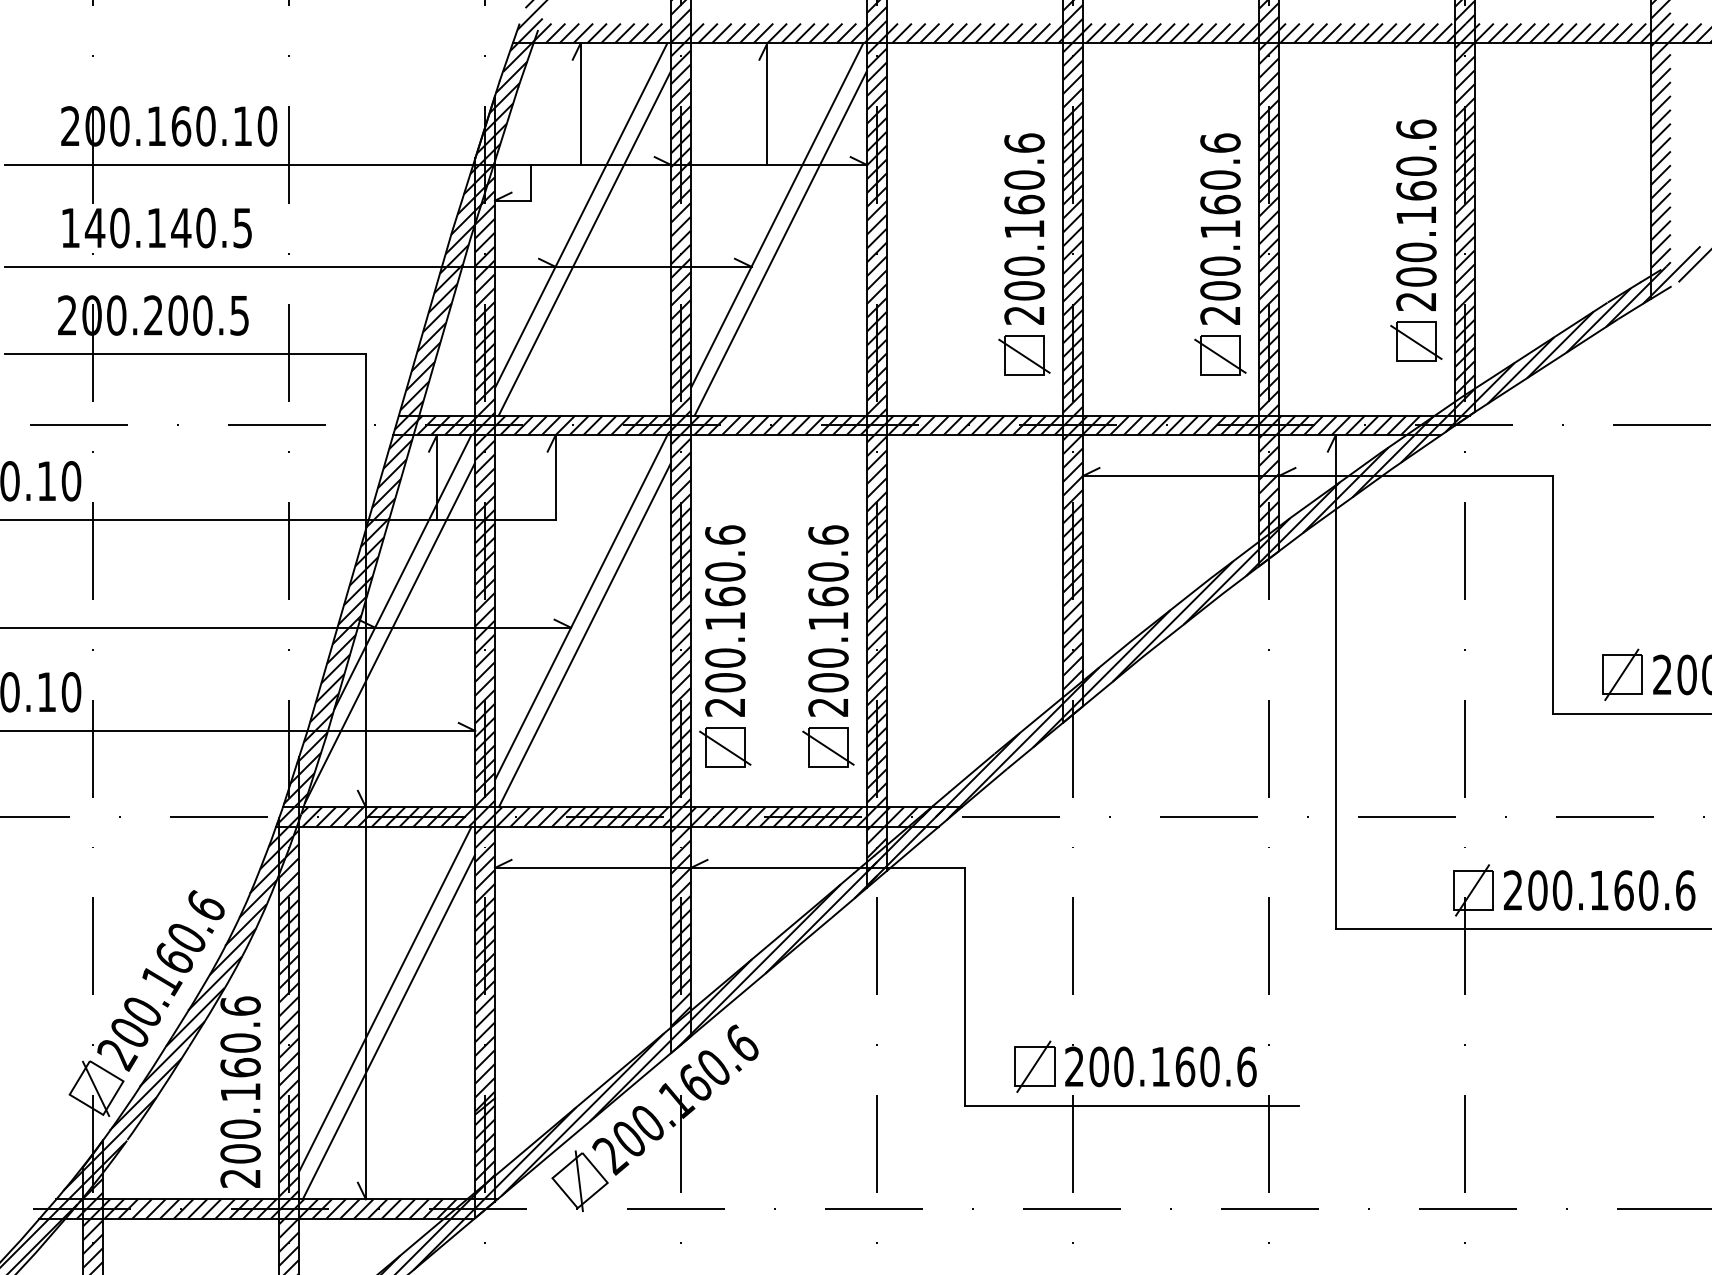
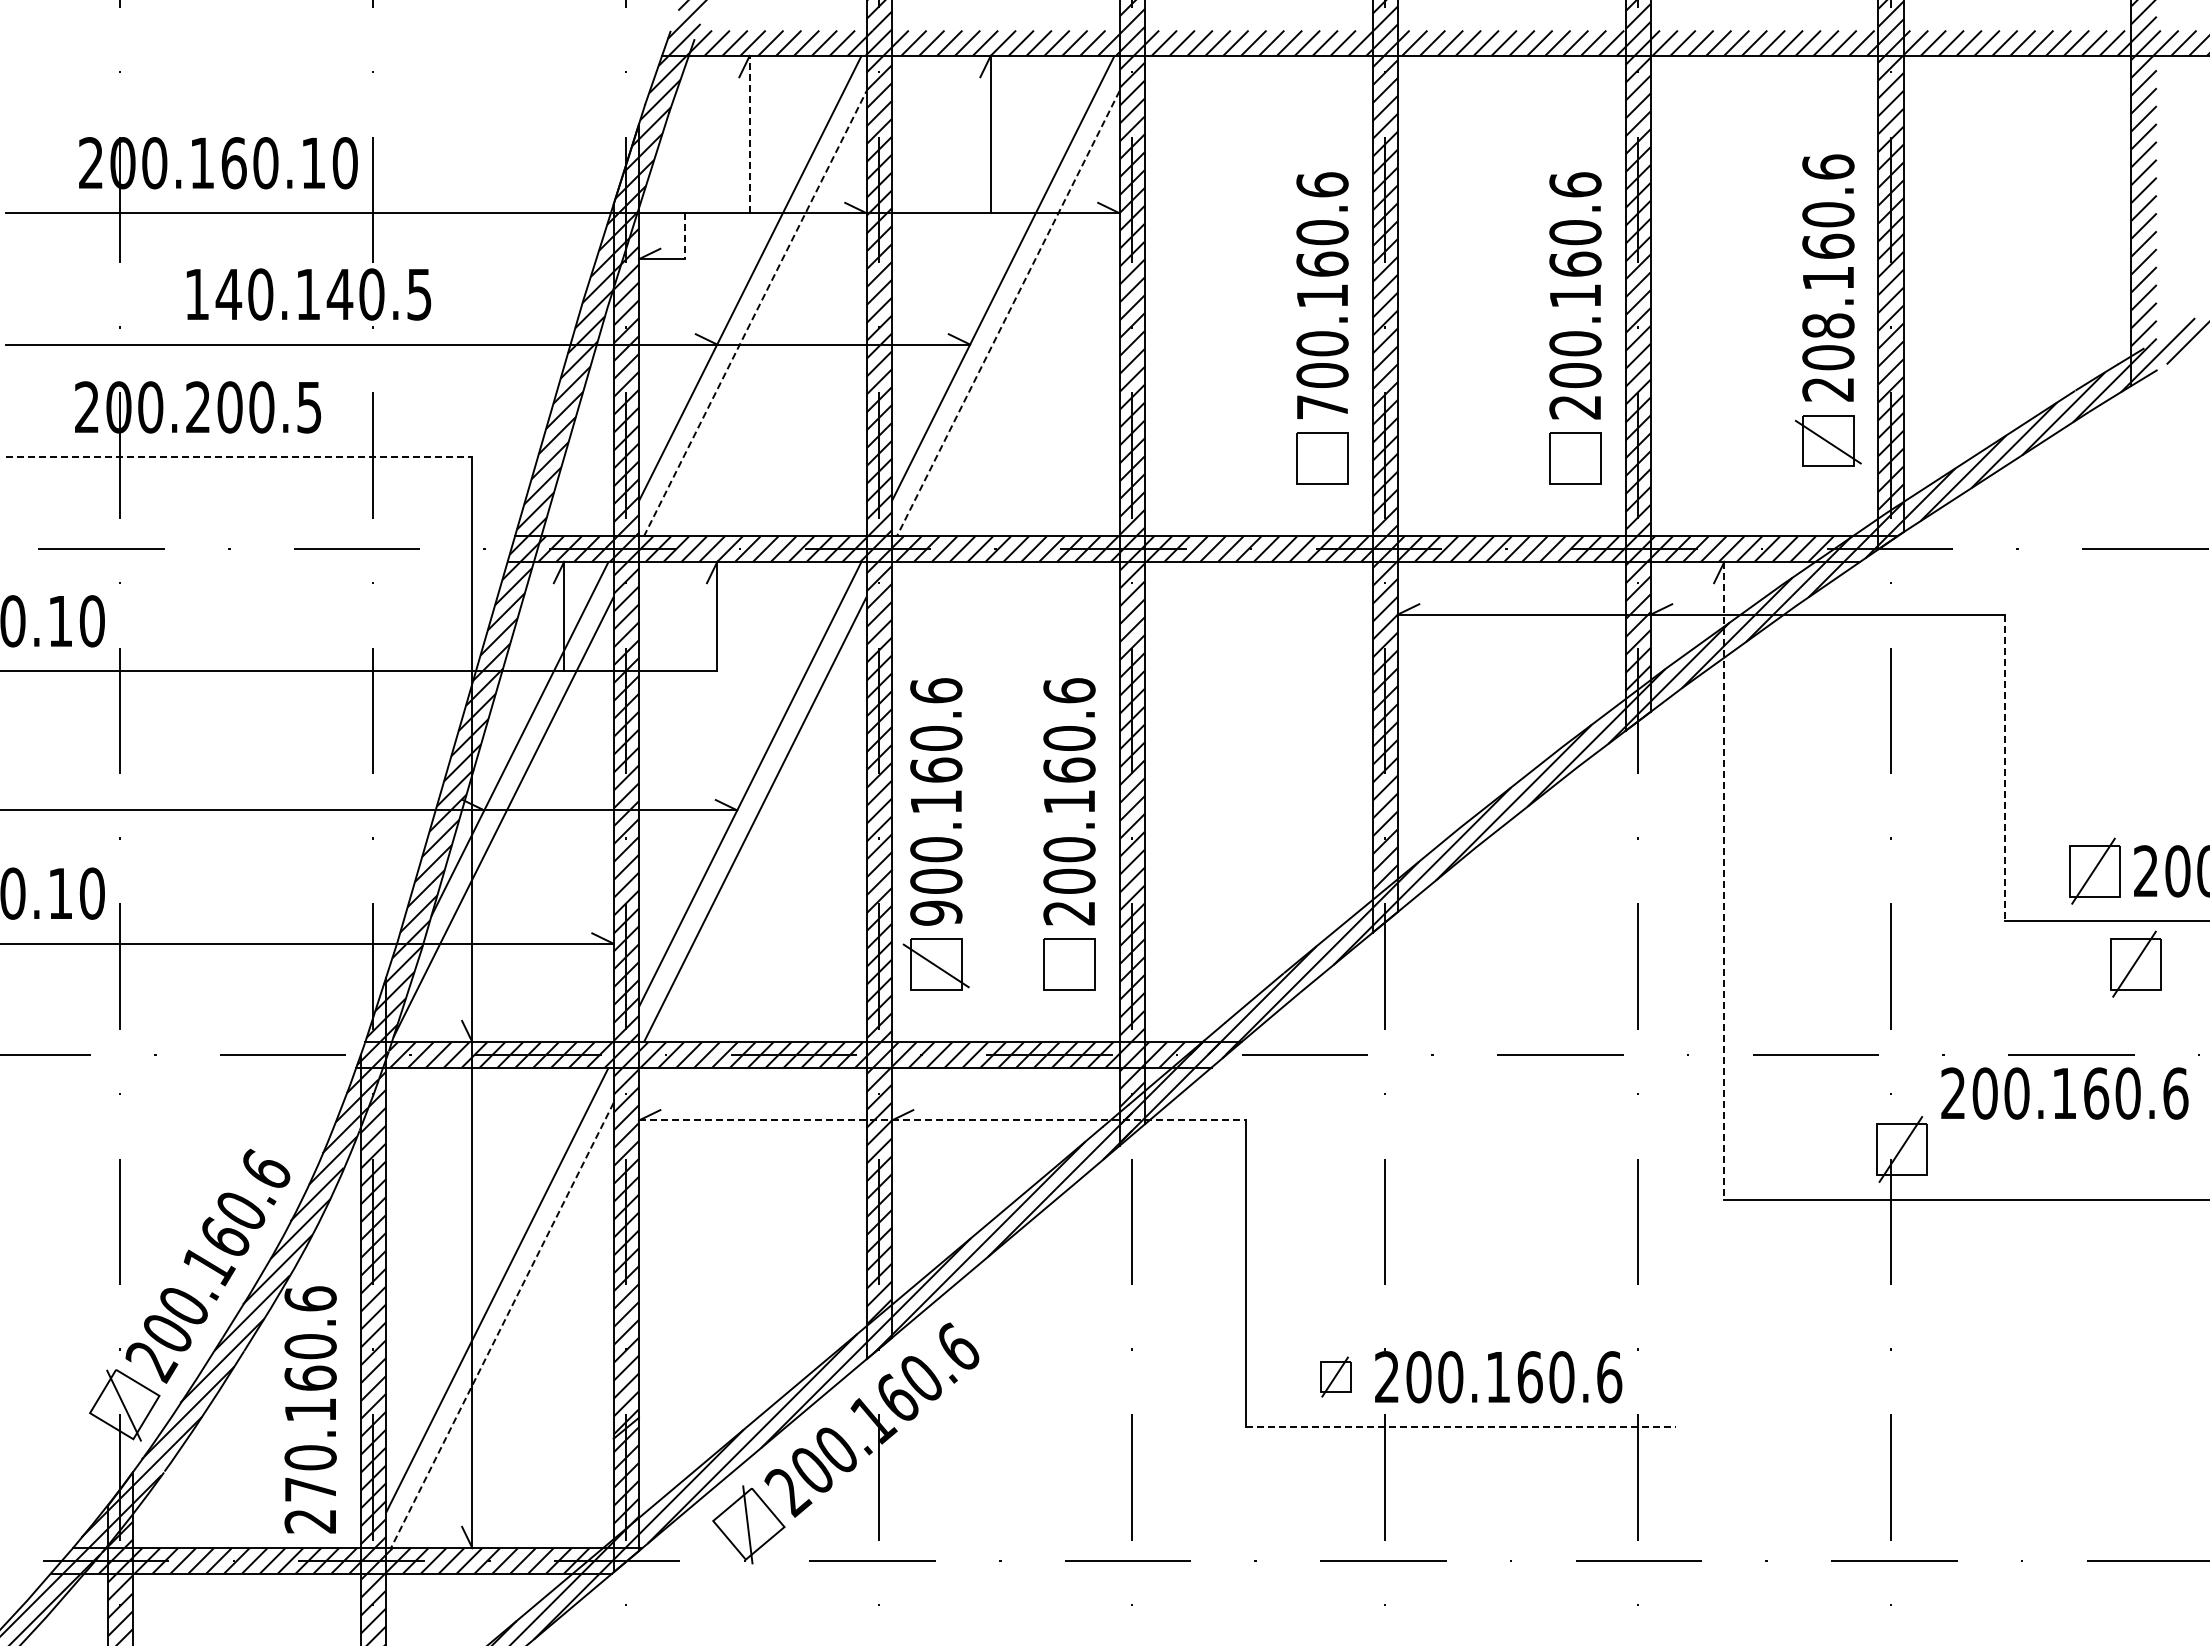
line: (580, 104) -> (749, 134), solid -> dashed
line: (531, 183) -> (685, 236), solid -> dashed
text: (157, 228) -> (309, 294), moved
line: (585, 242) -> (755, 313), solid -> dashed
line: (781, 242) -> (1008, 313), solid -> dashed
text: (1416, 252) -> (1828, 325), 200.160.6 -> 208.160.6
text: (1023, 315) -> (1321, 407), 200.160.6 -> 700.160.6
line: (185, 354) -> (239, 457), solid -> dashed
line: (1024, 355) -> (1322, 459), removed
line: (1219, 355) -> (1574, 459), removed
line: (1552, 595) -> (2004, 768), solid -> dashed
line: (1335, 682) -> (1724, 880), solid -> dashed
text: (725, 706) -> (936, 912), 200.160.6 -> 900.160.6
part: (1654, 746) -> (2135, 963), added
line: (827, 747) -> (1068, 965), removed
line: (730, 867) -> (942, 1120), solid -> dashed
text: (1599, 890) -> (2064, 1093), moved
line: (389, 1026) -> (502, 1325), solid -> dashed
part: (1034, 1066) -> (1335, 1376), size x0.6
line: (1132, 1105) -> (1461, 1427), solid -> dashed
text: (240, 1153) -> (310, 1489), 200.160.6 -> 270.160.6

